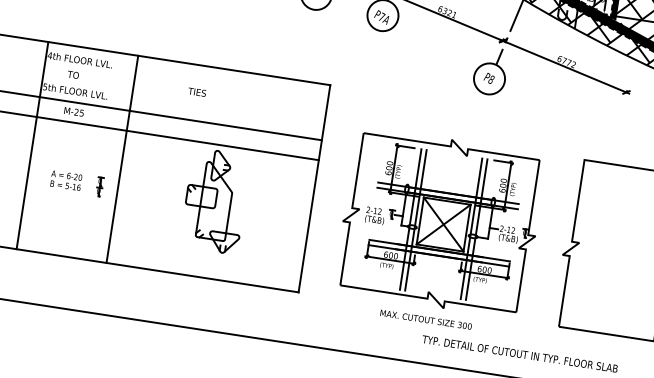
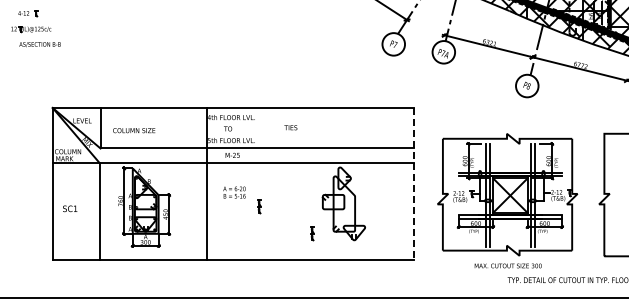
text: (196, 91) -> (290, 127), moved
line: (122, 159) -> (272, 184), removed
text: (66, 180) -> (234, 192), moved
line: (314, 189) -> (413, 184), solid -> dashed
part: (166, 234) -> (312, 233), added

